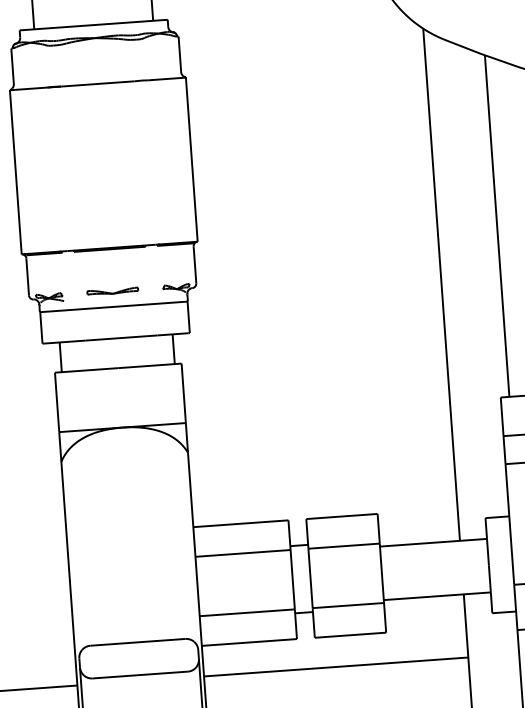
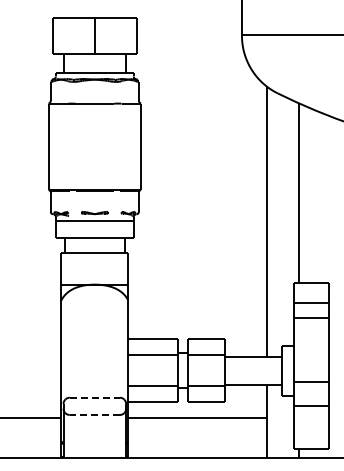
line: (139, 641) -> (95, 397), solid -> dashed
line: (139, 674) -> (94, 414), solid -> dashed

